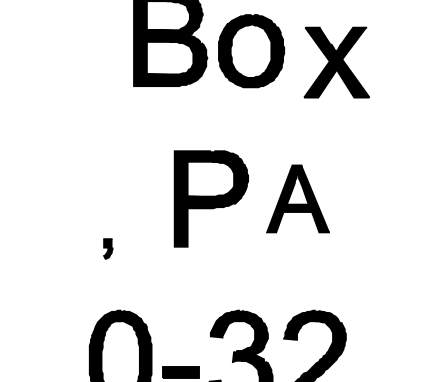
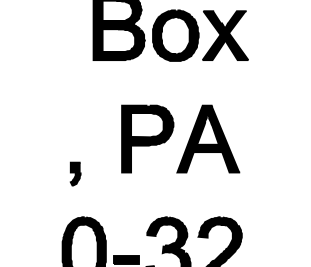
part: (336, 62) -> (225, 35), moved
part: (298, 198) -> (208, 138), size x1.43
part: (108, 248) -> (75, 173), size x1.67

